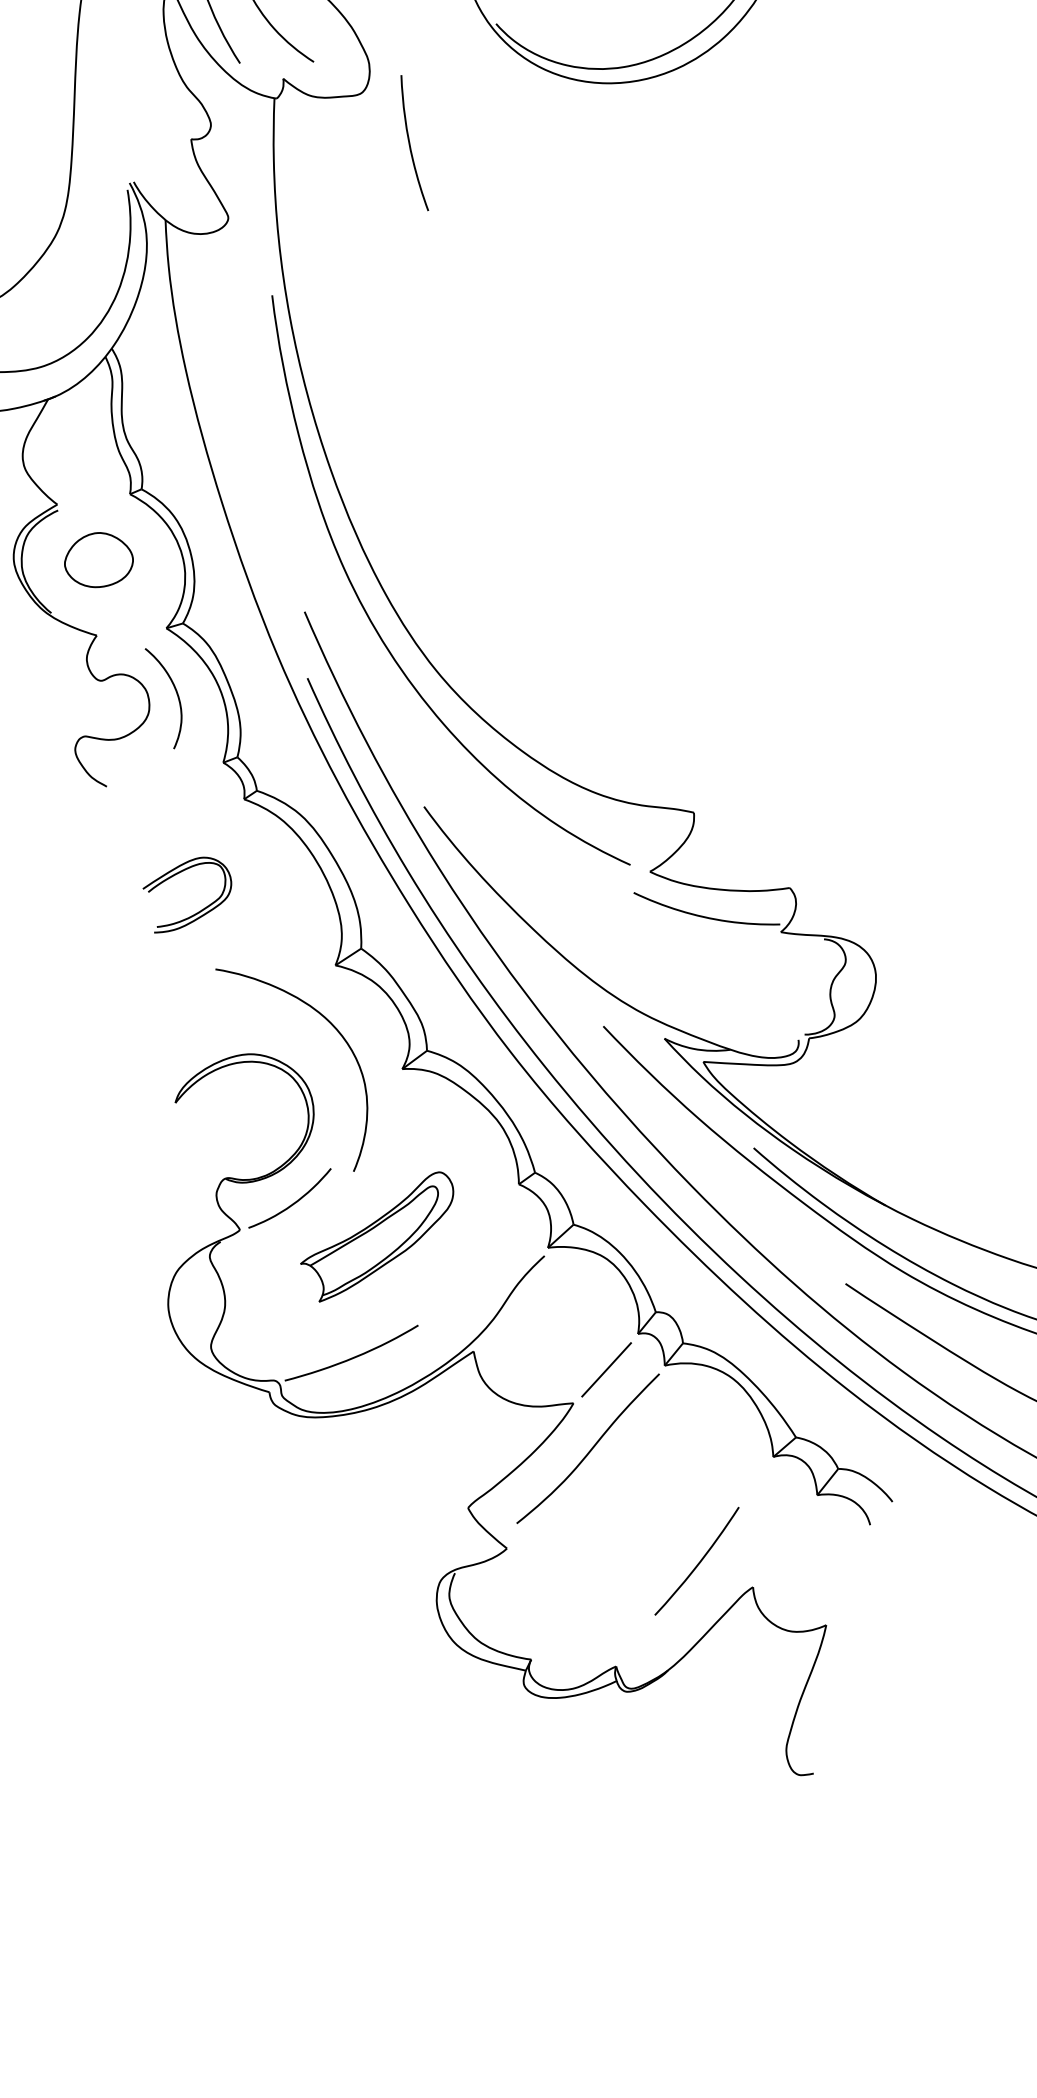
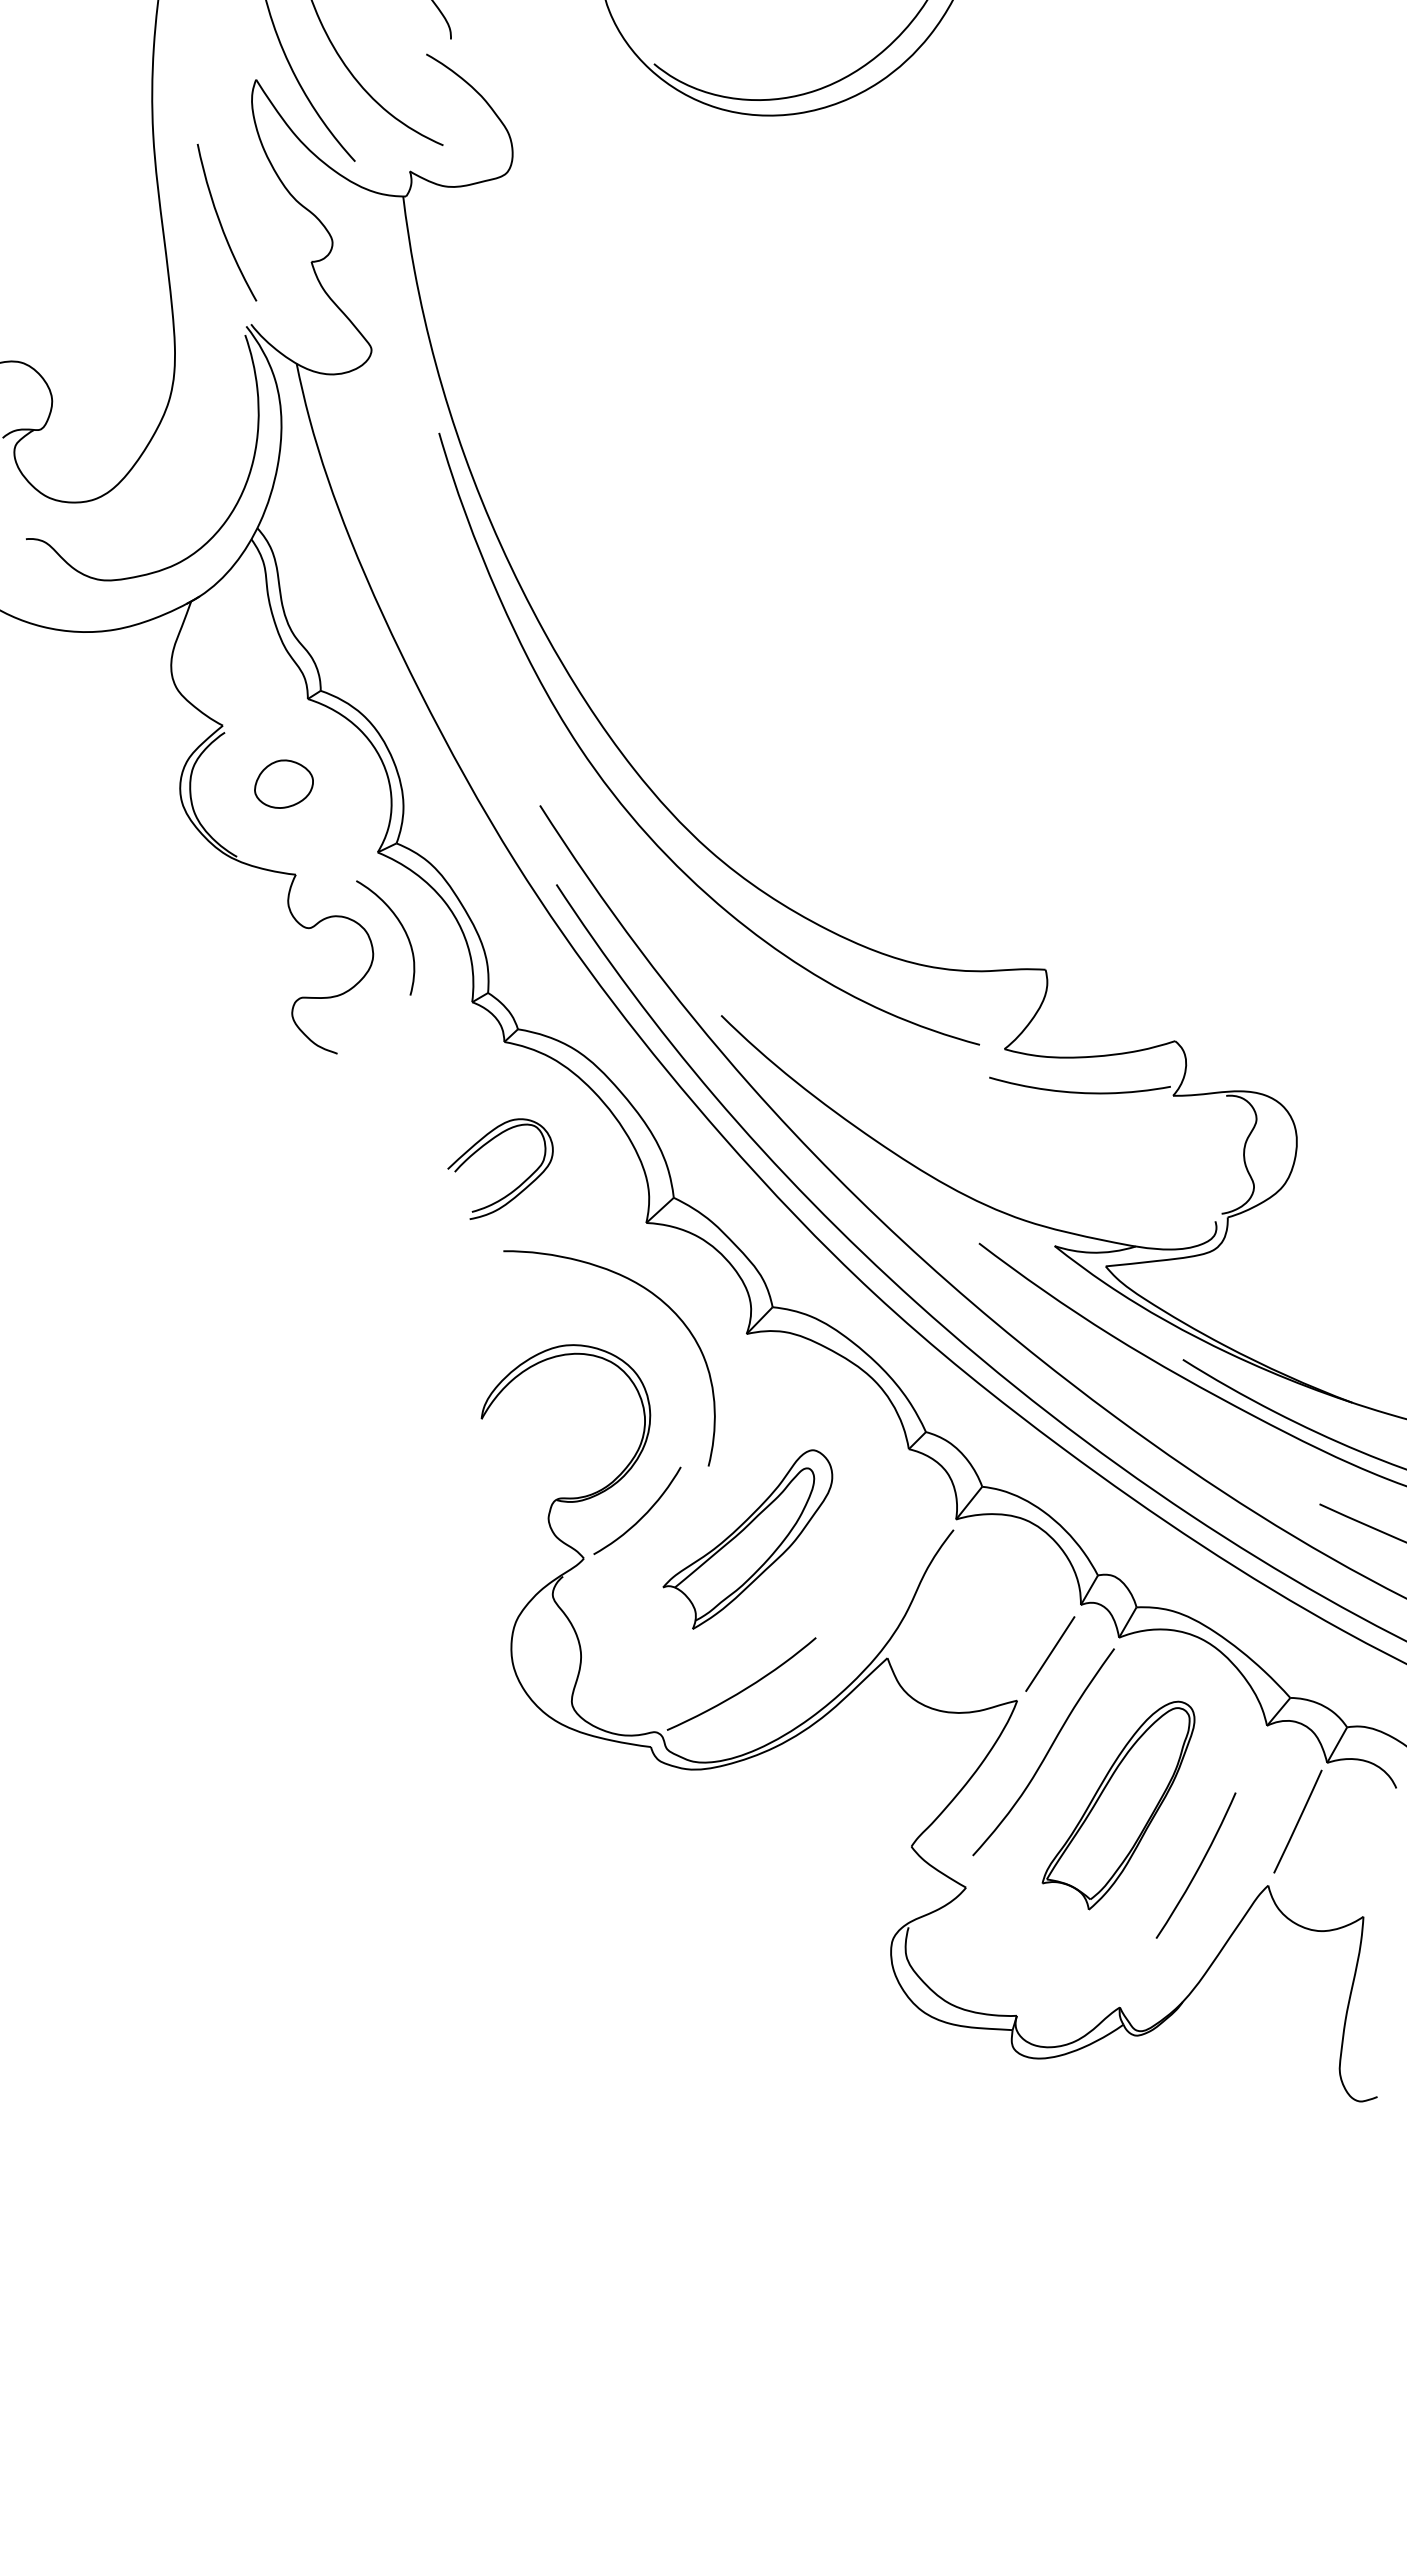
curve: (410, 144) -> (222, 225), moved
part: (98, 559) -> (283, 783), size x0.71
part: (197, 912) -> (517, 1186), moved
part: (641, 1502) -> (1118, 1805), added
line: (785, 1538) -> (1297, 1821), added

